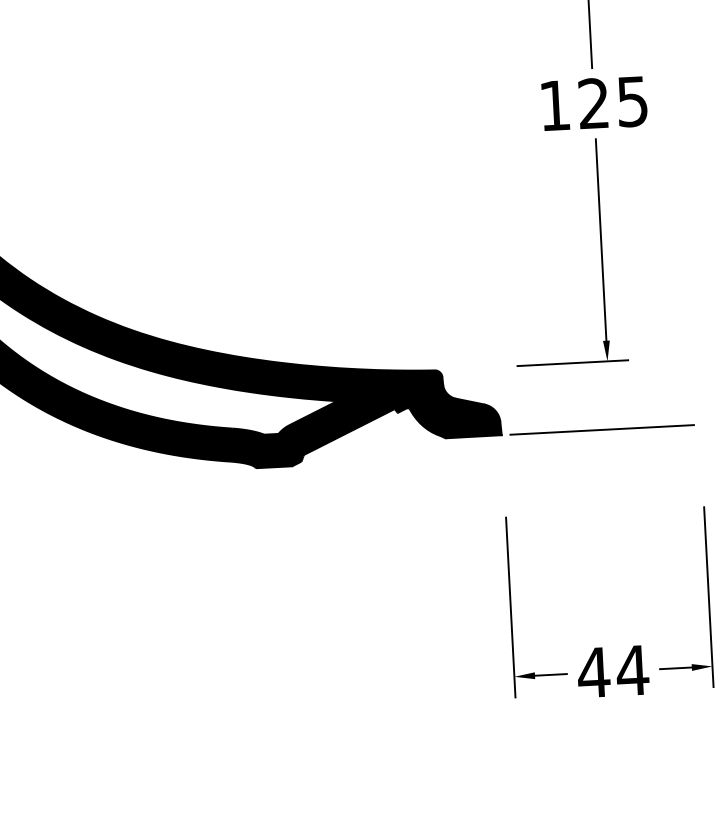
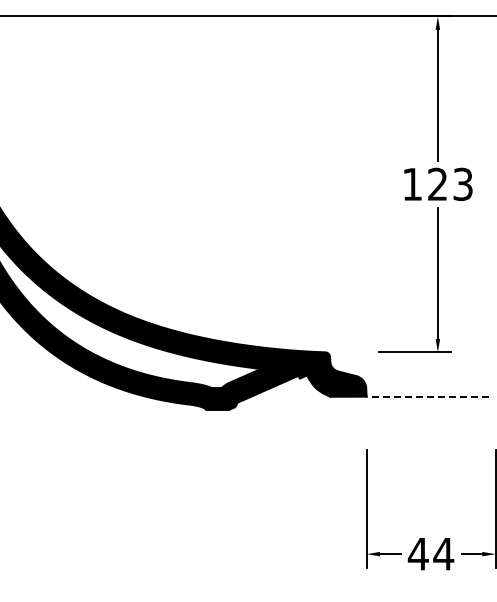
text: (633, 100) -> (463, 183), 125 -> 123
line: (602, 429) -> (432, 396), solid -> dashed

